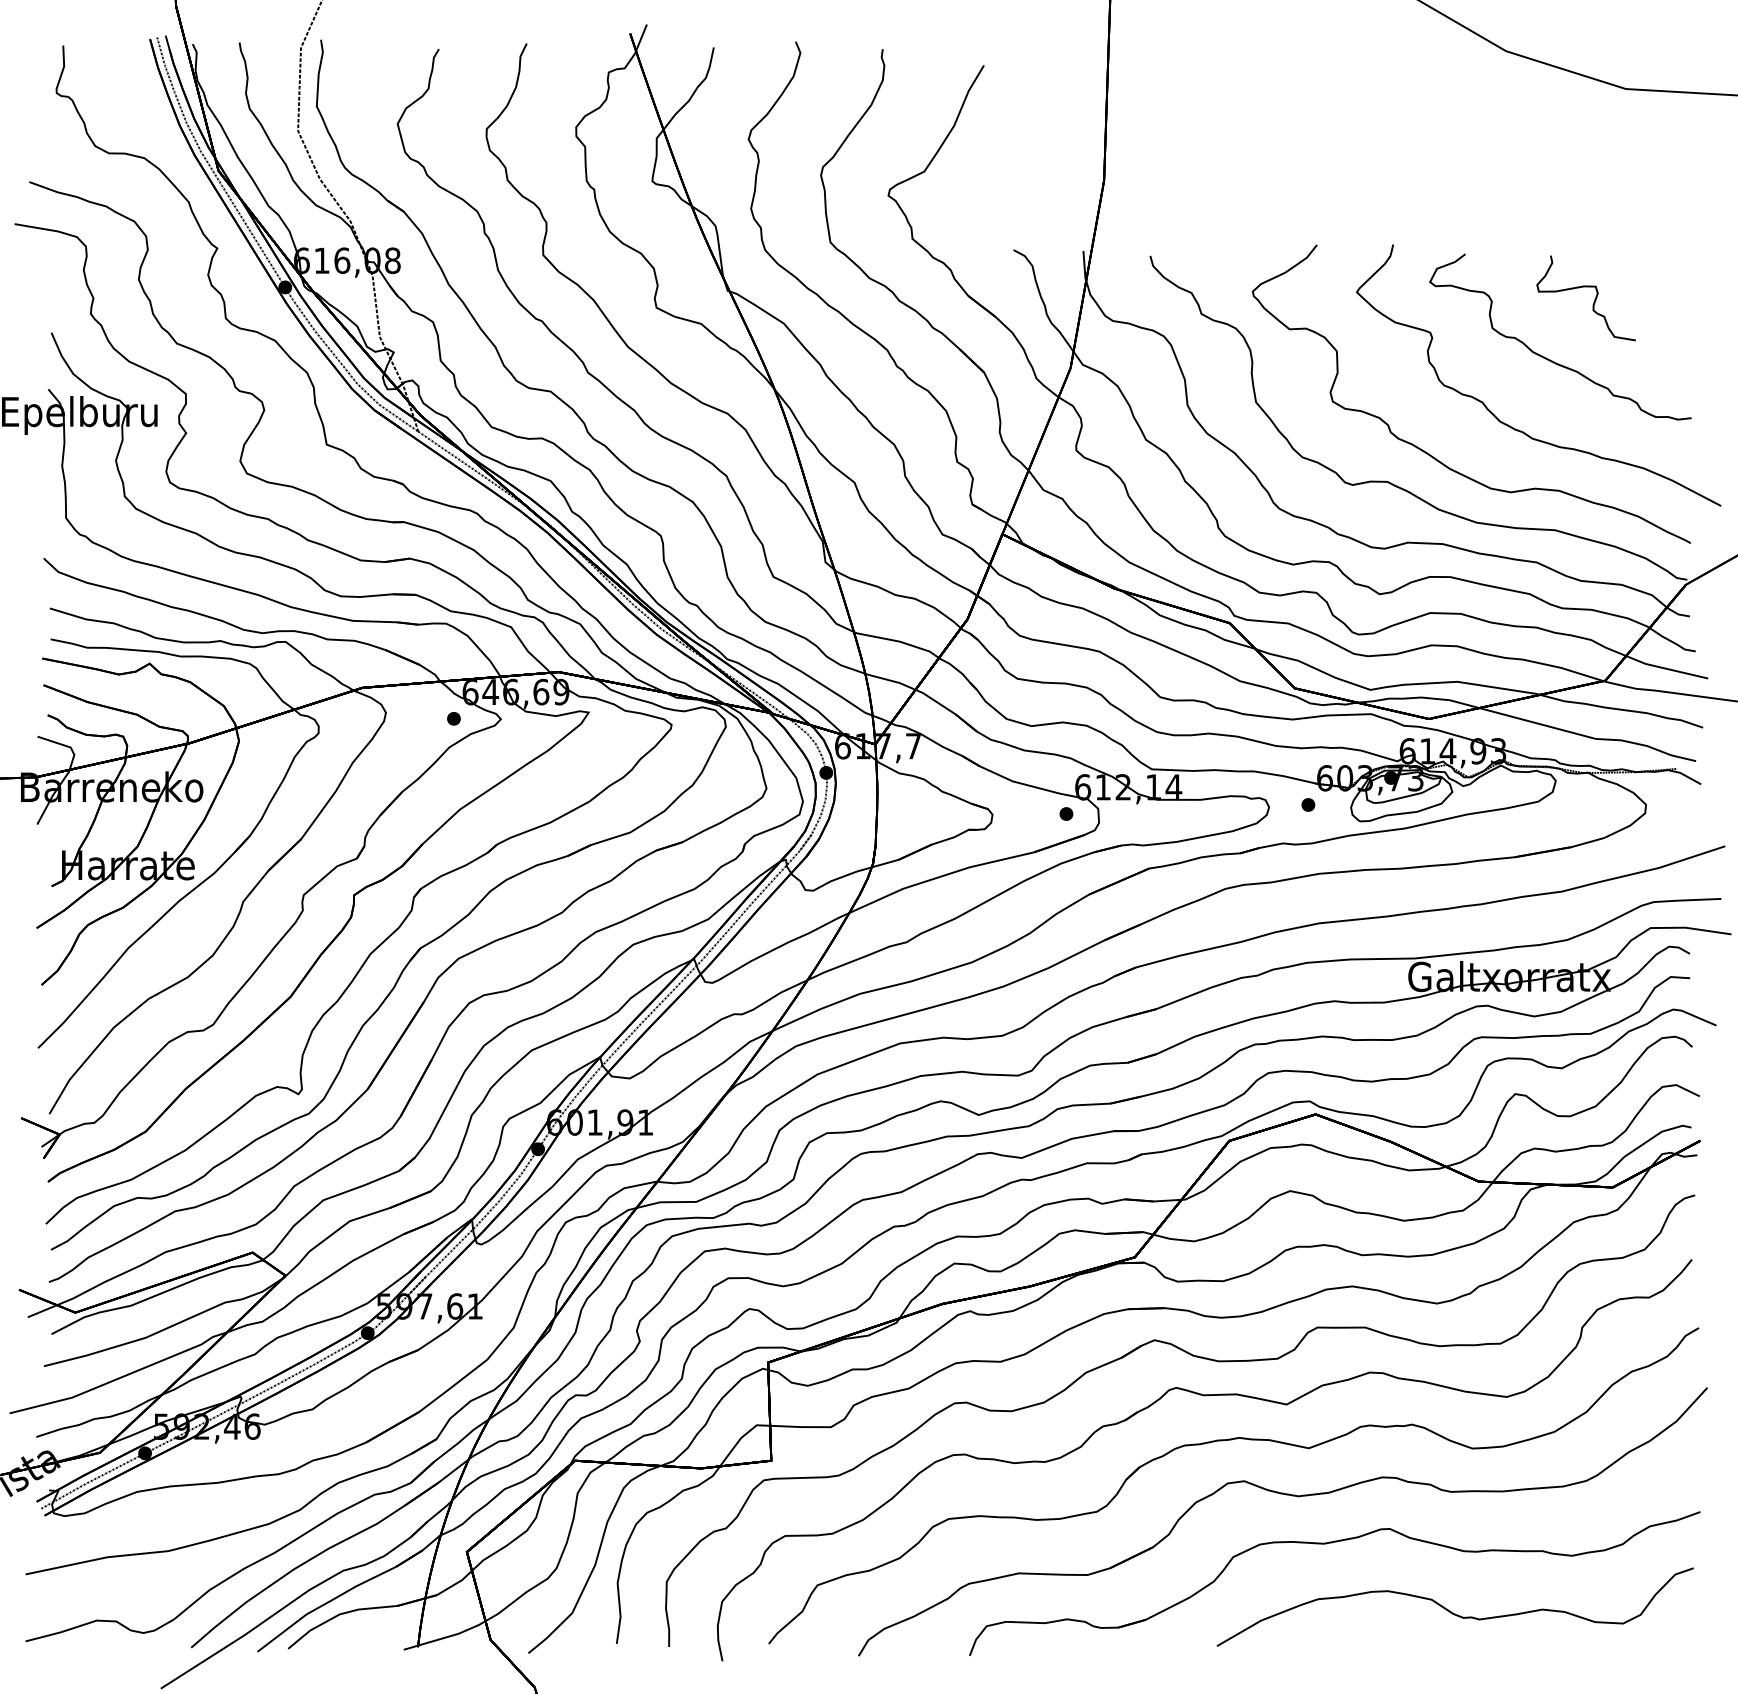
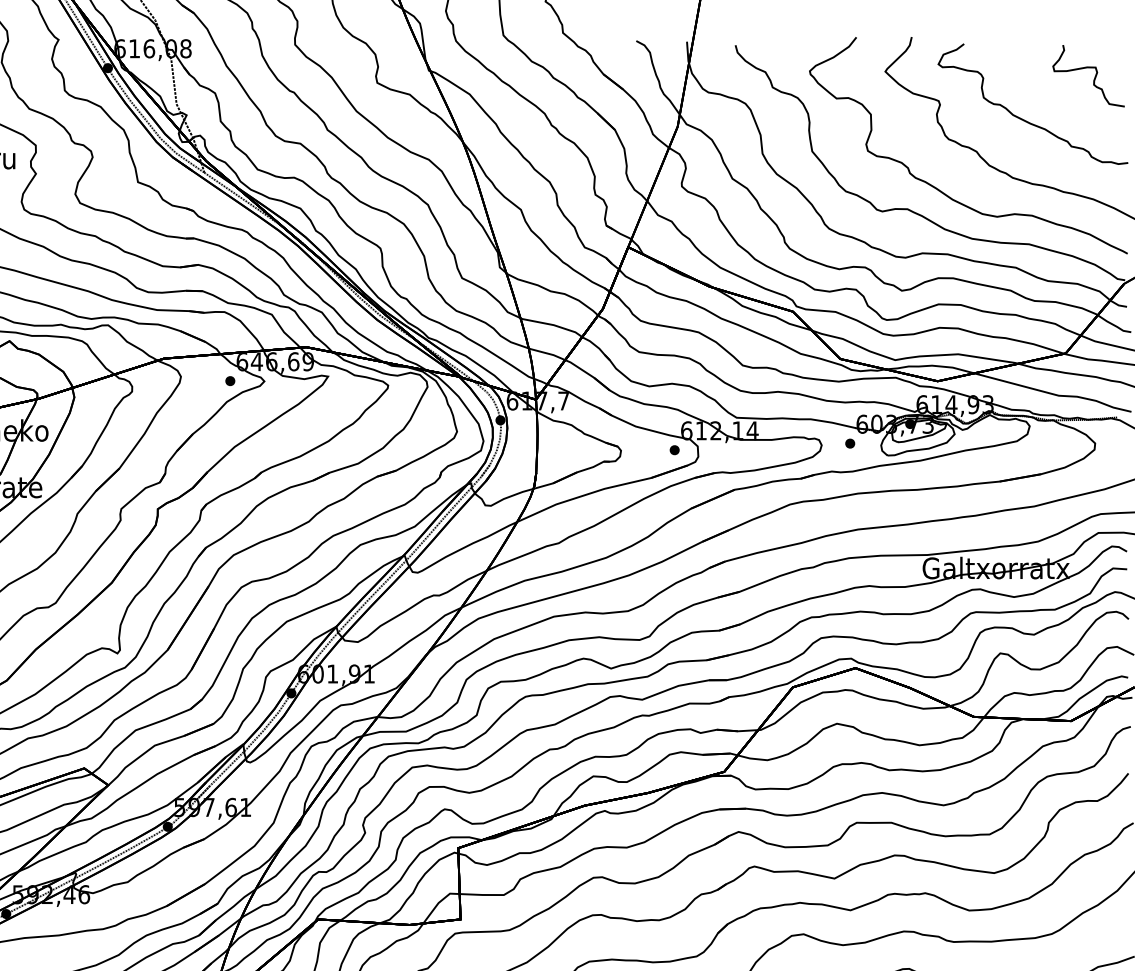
curve: (1593, 302) -> (1094, 79), moved

